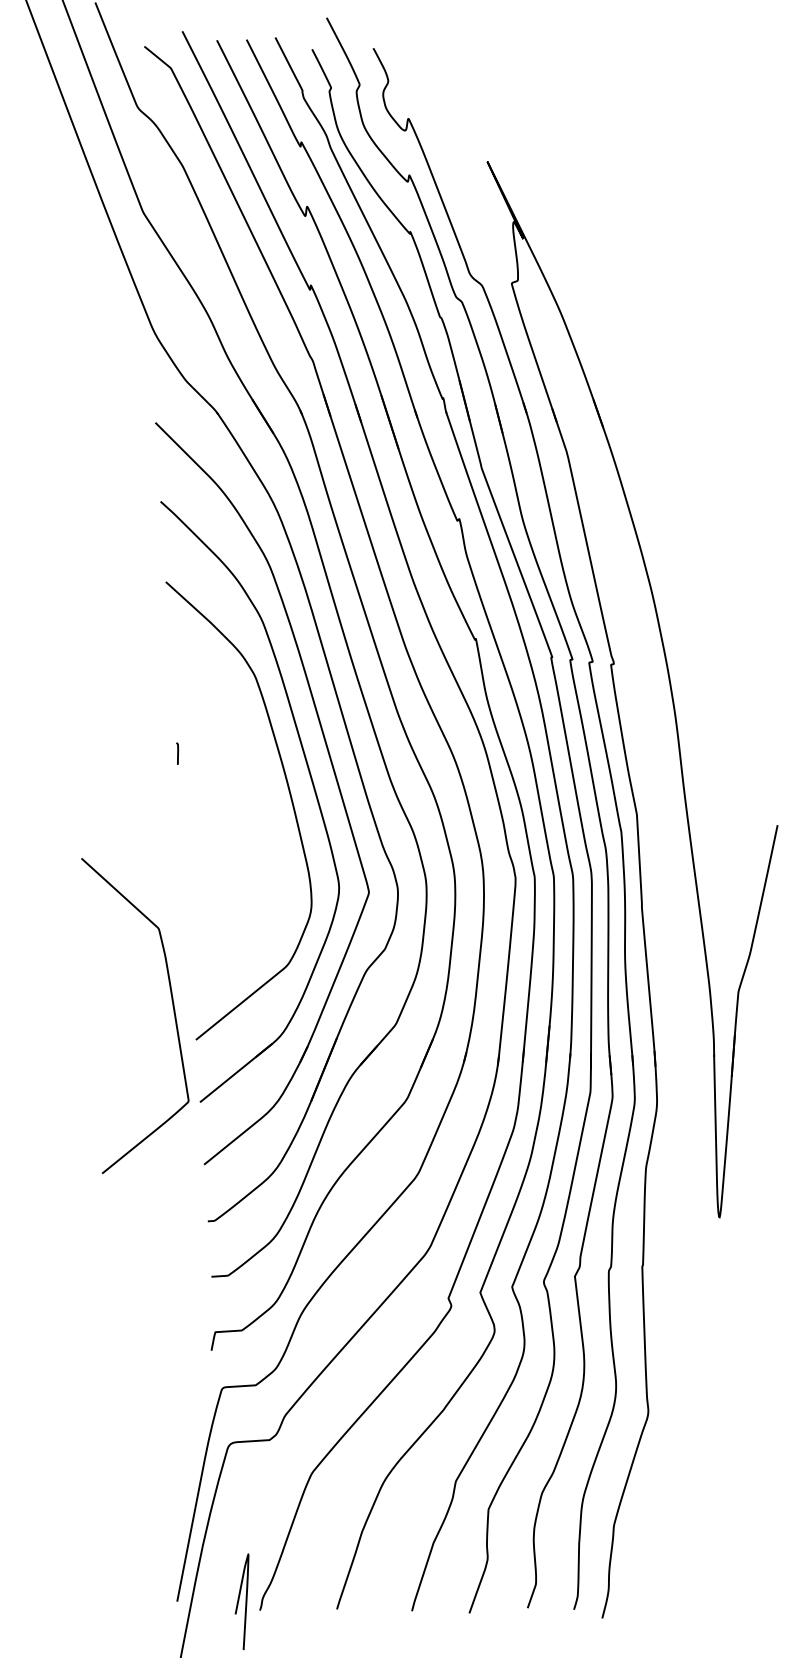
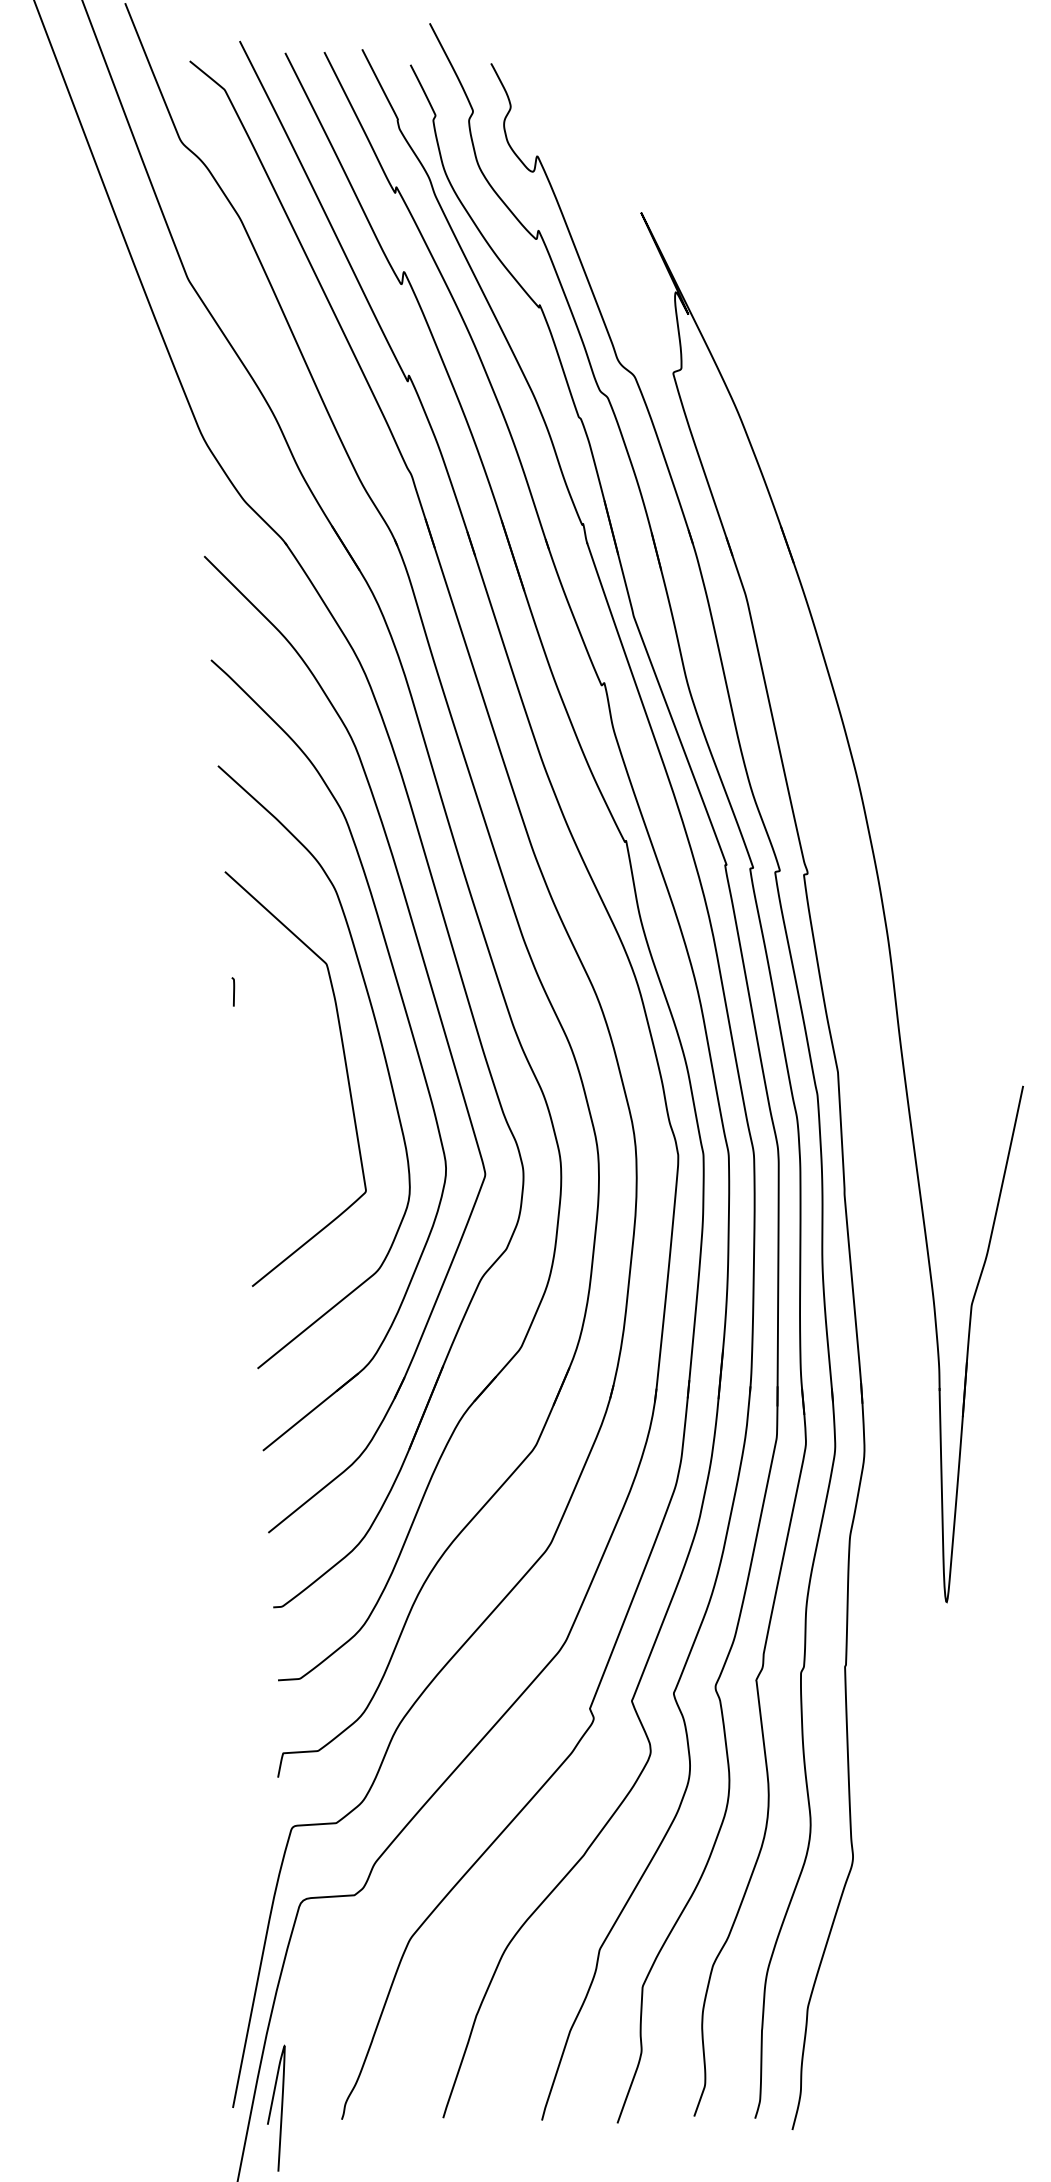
curve: (173, 1008) -> (345, 1069), moved
curve: (239, 1601) -> (272, 2107), moved

